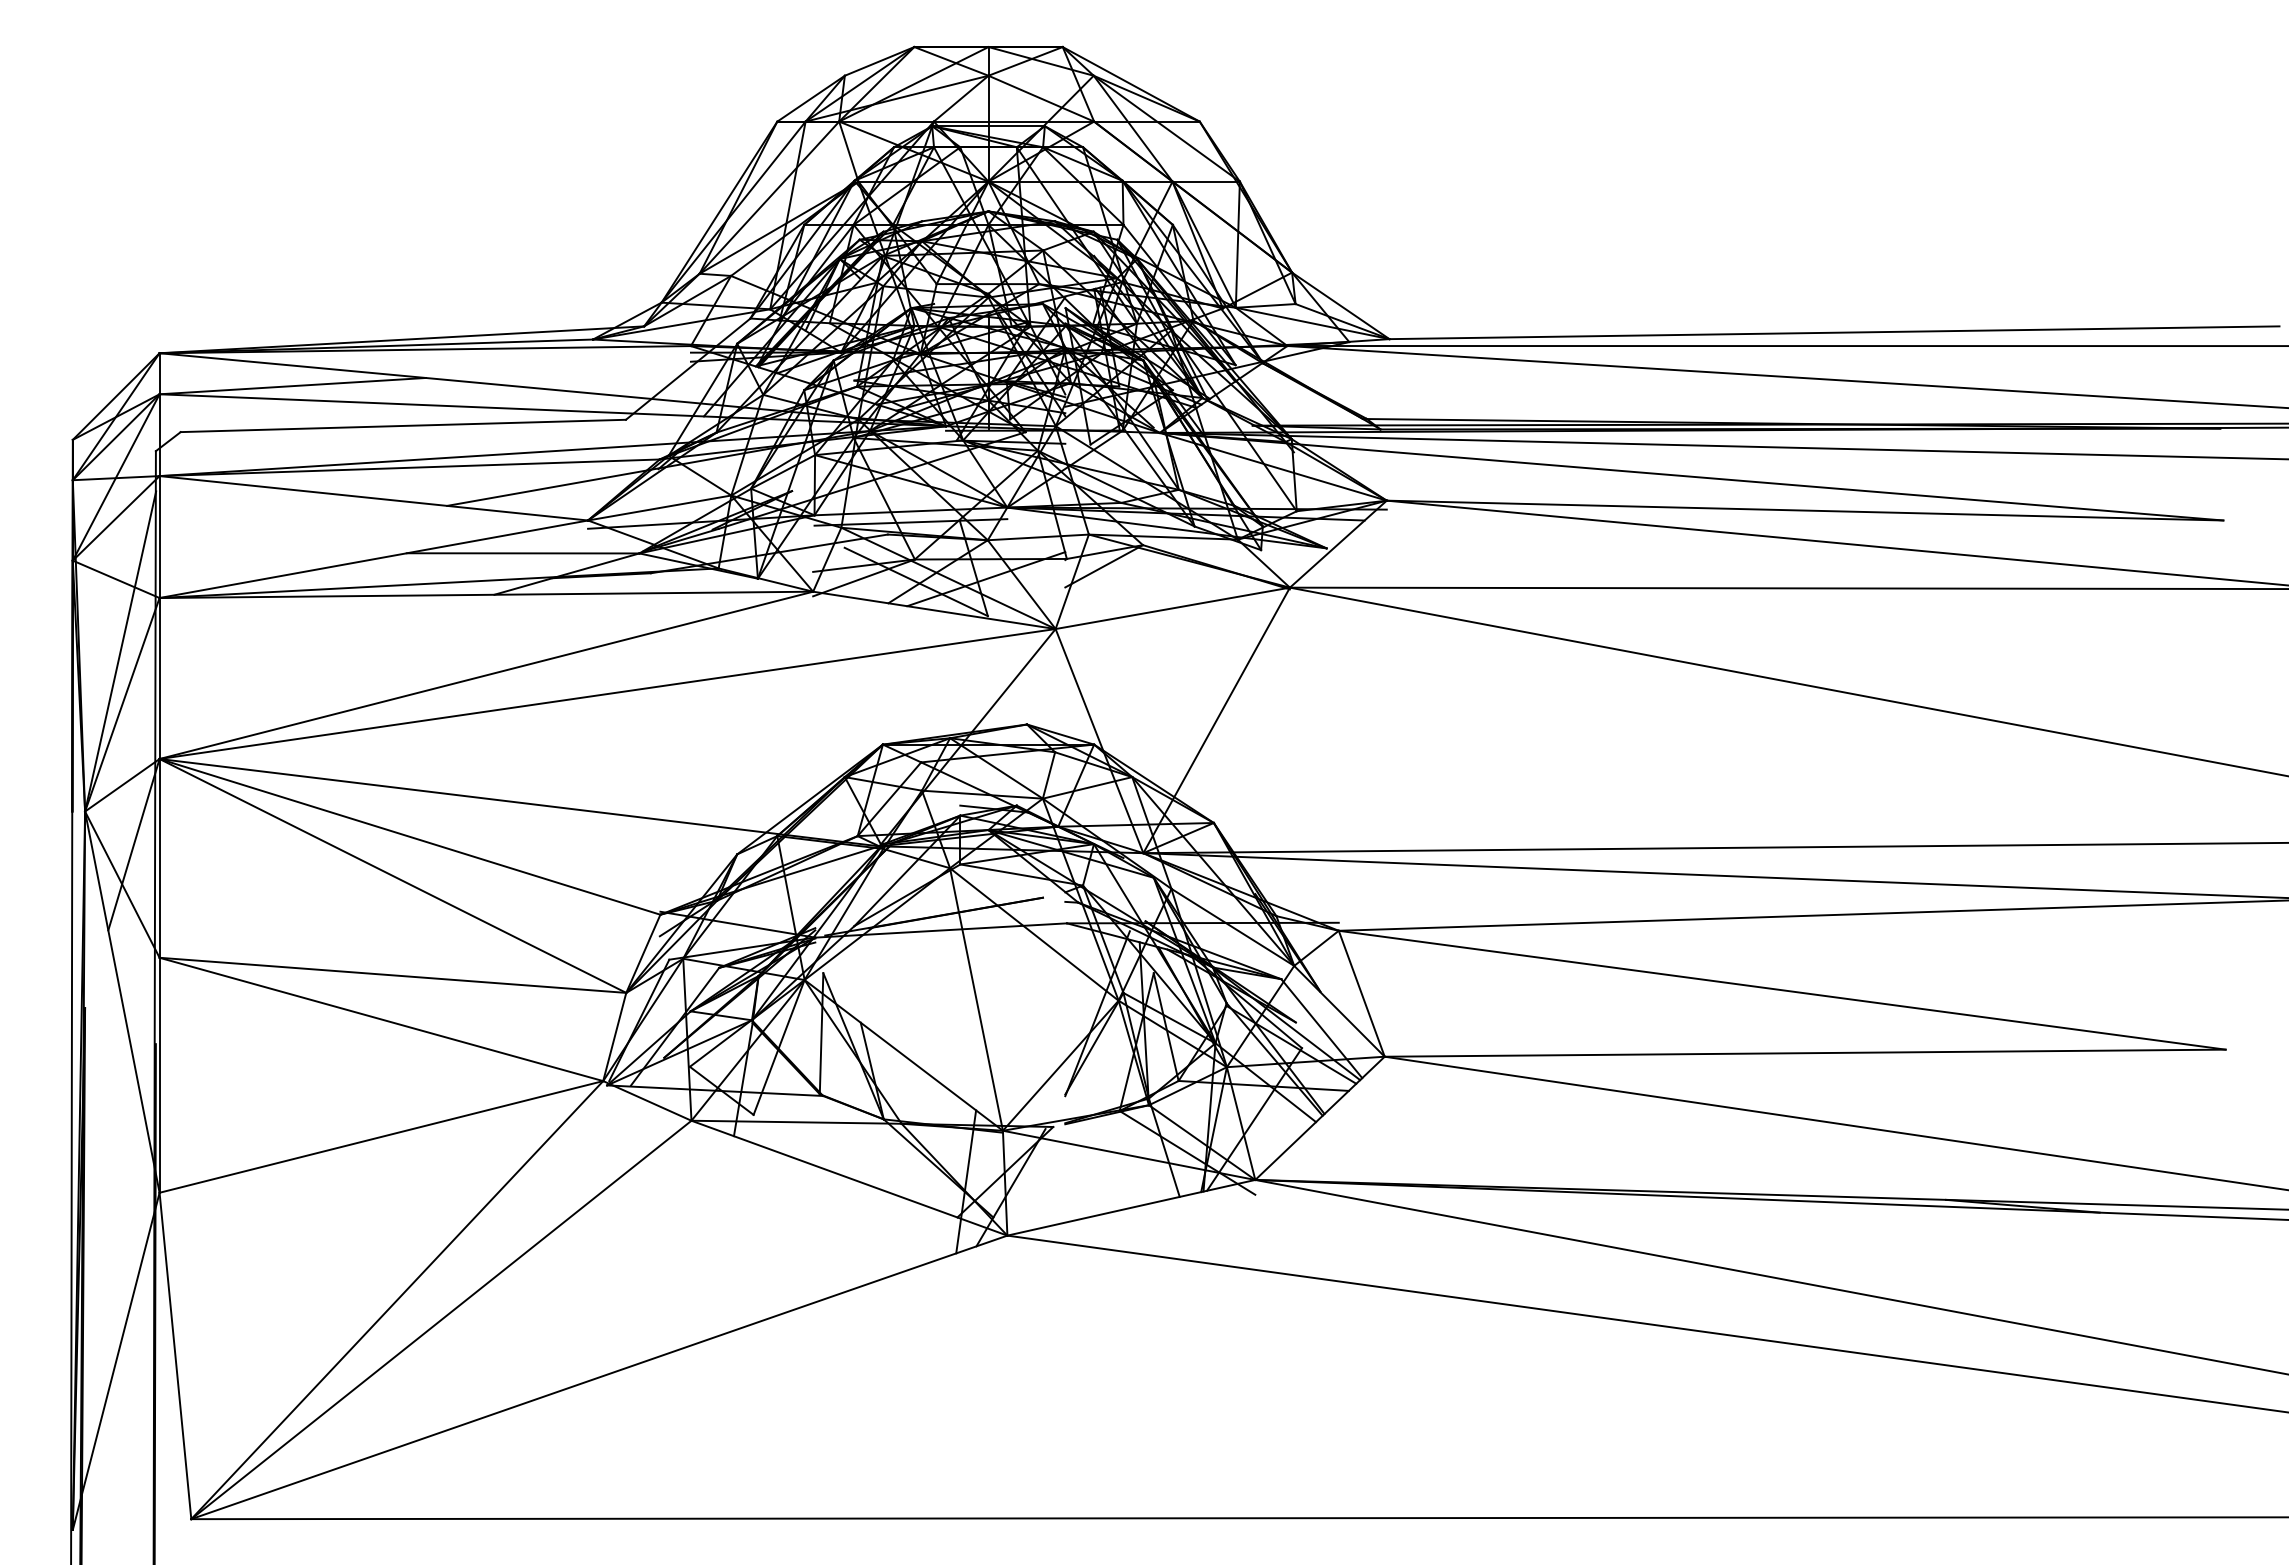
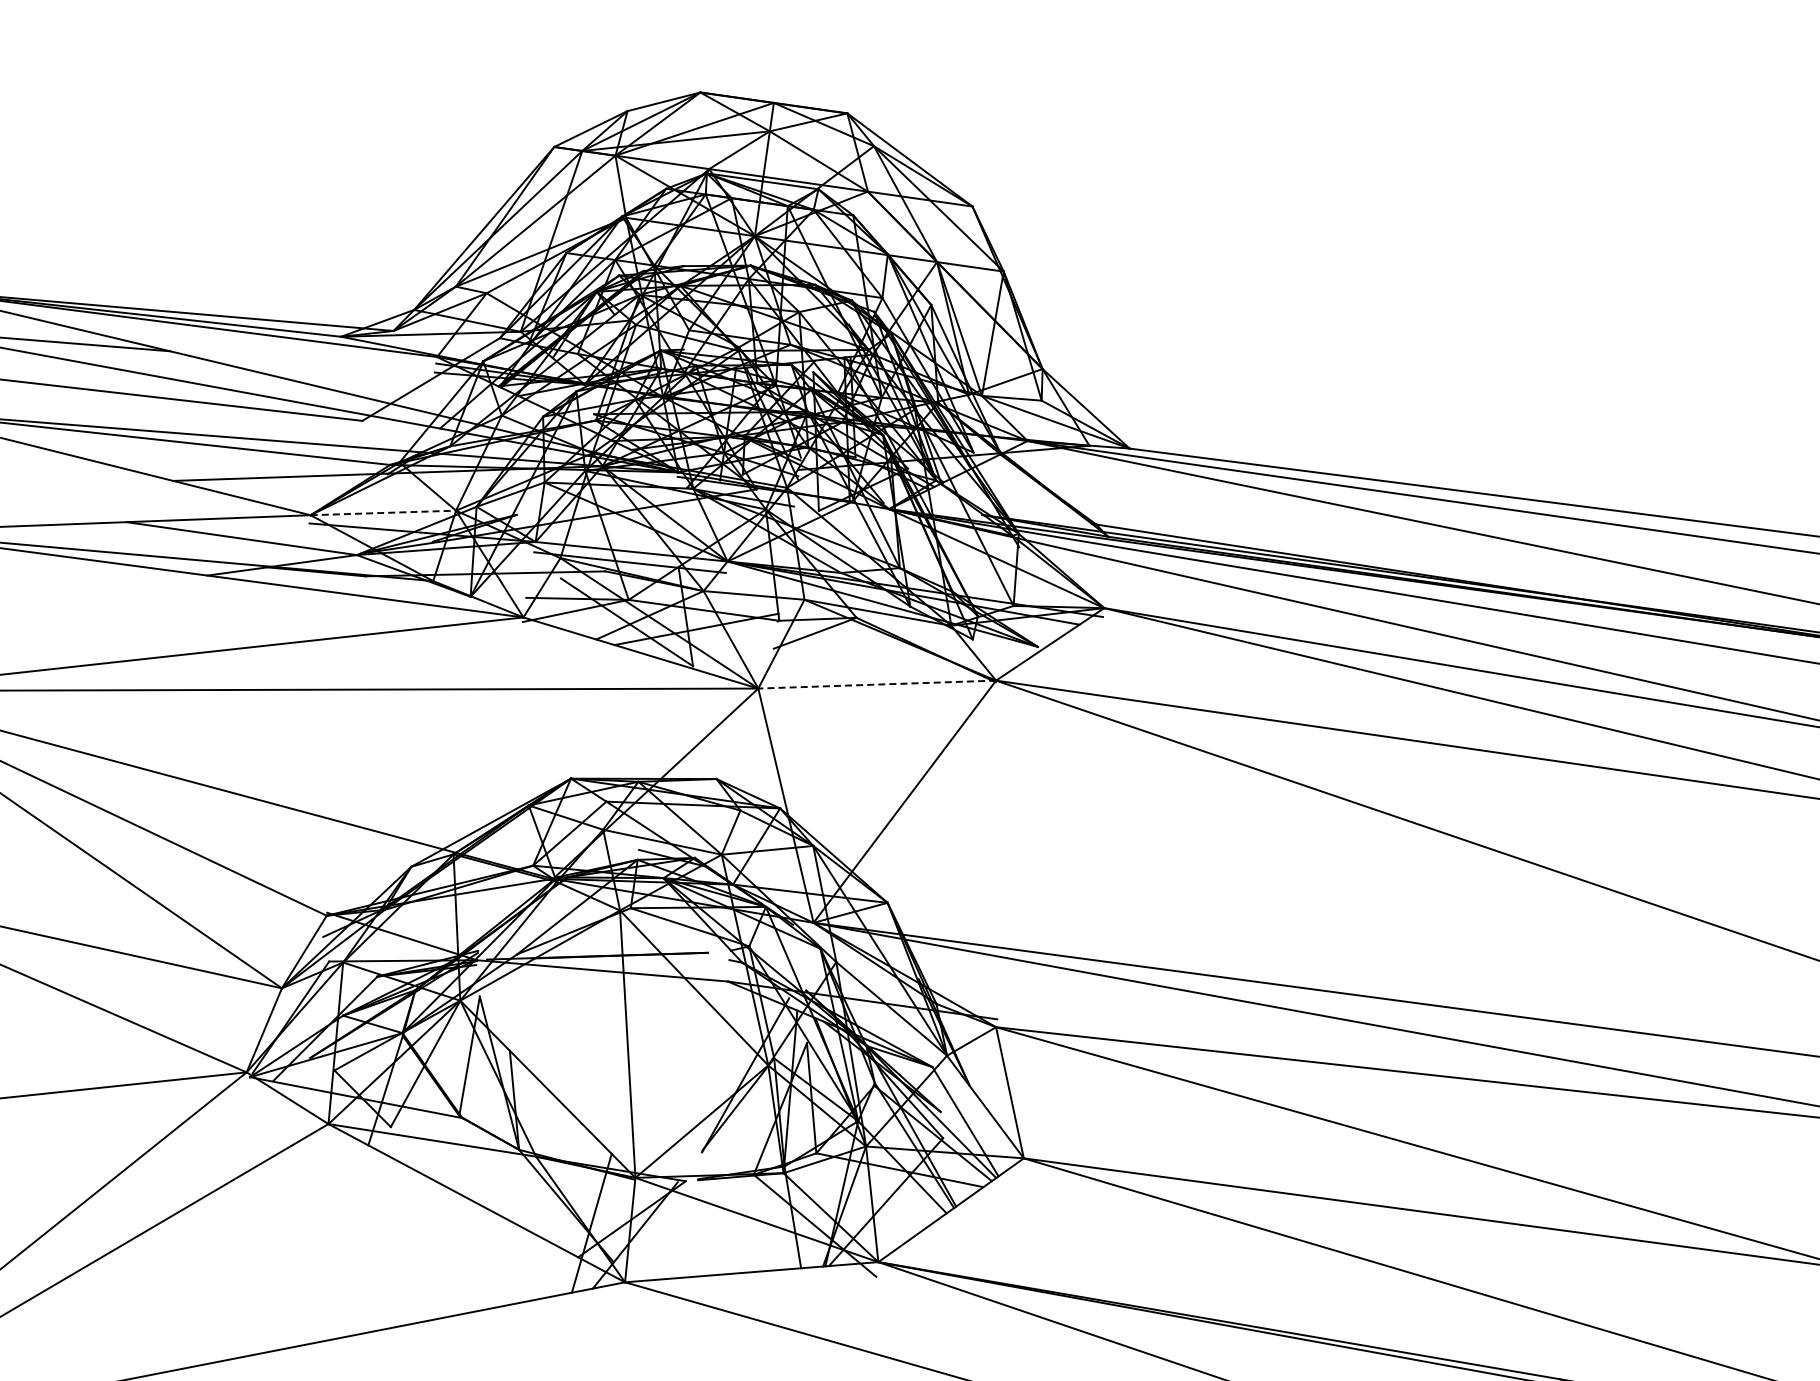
line: (659, 508) -> (383, 513), solid -> dashed
line: (1172, 608) -> (876, 684), solid -> dashed

